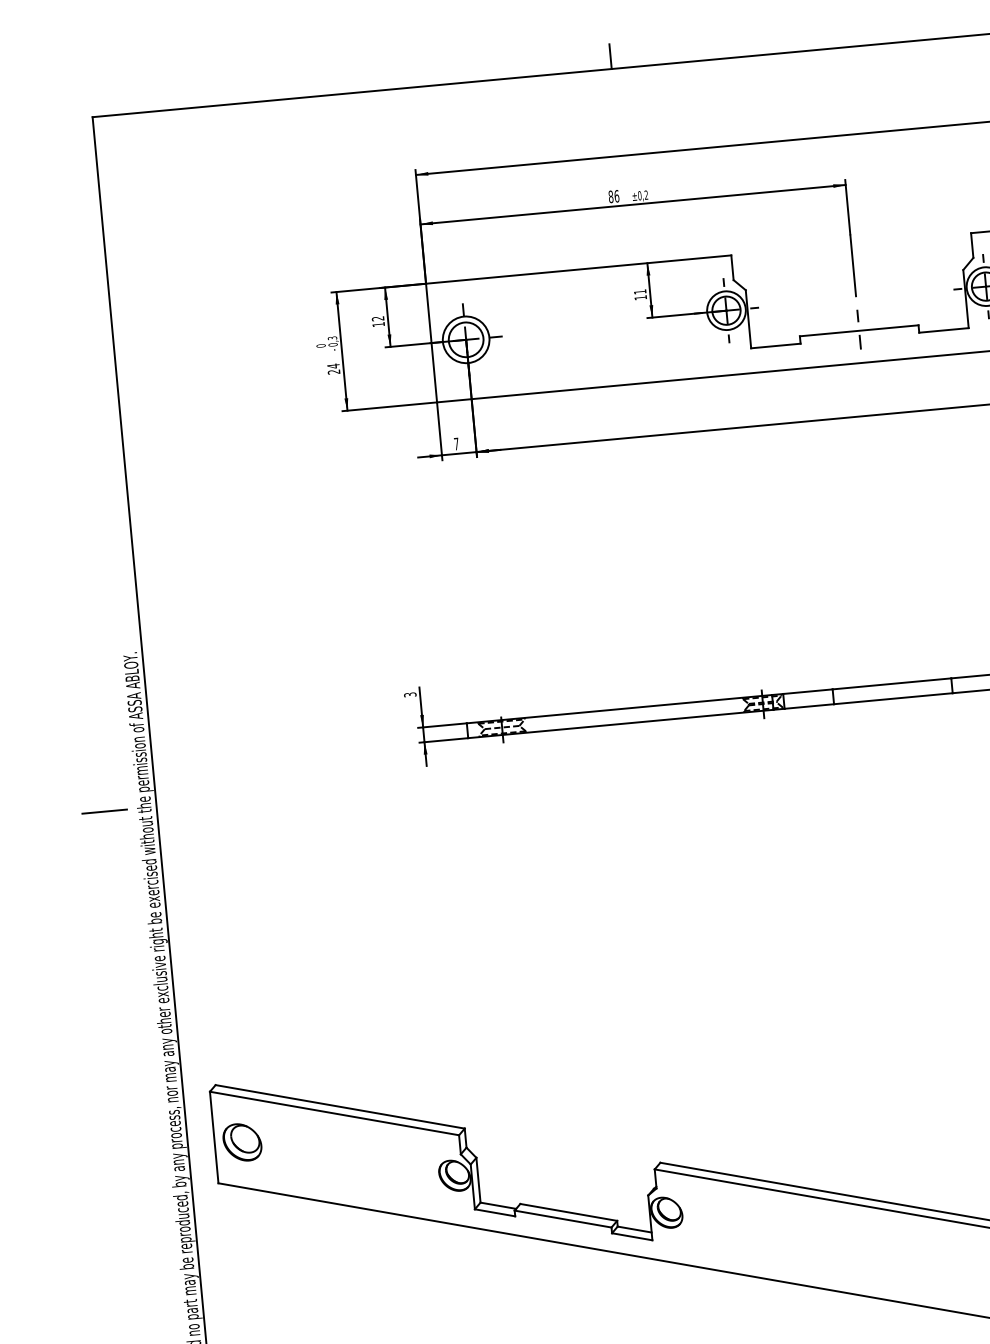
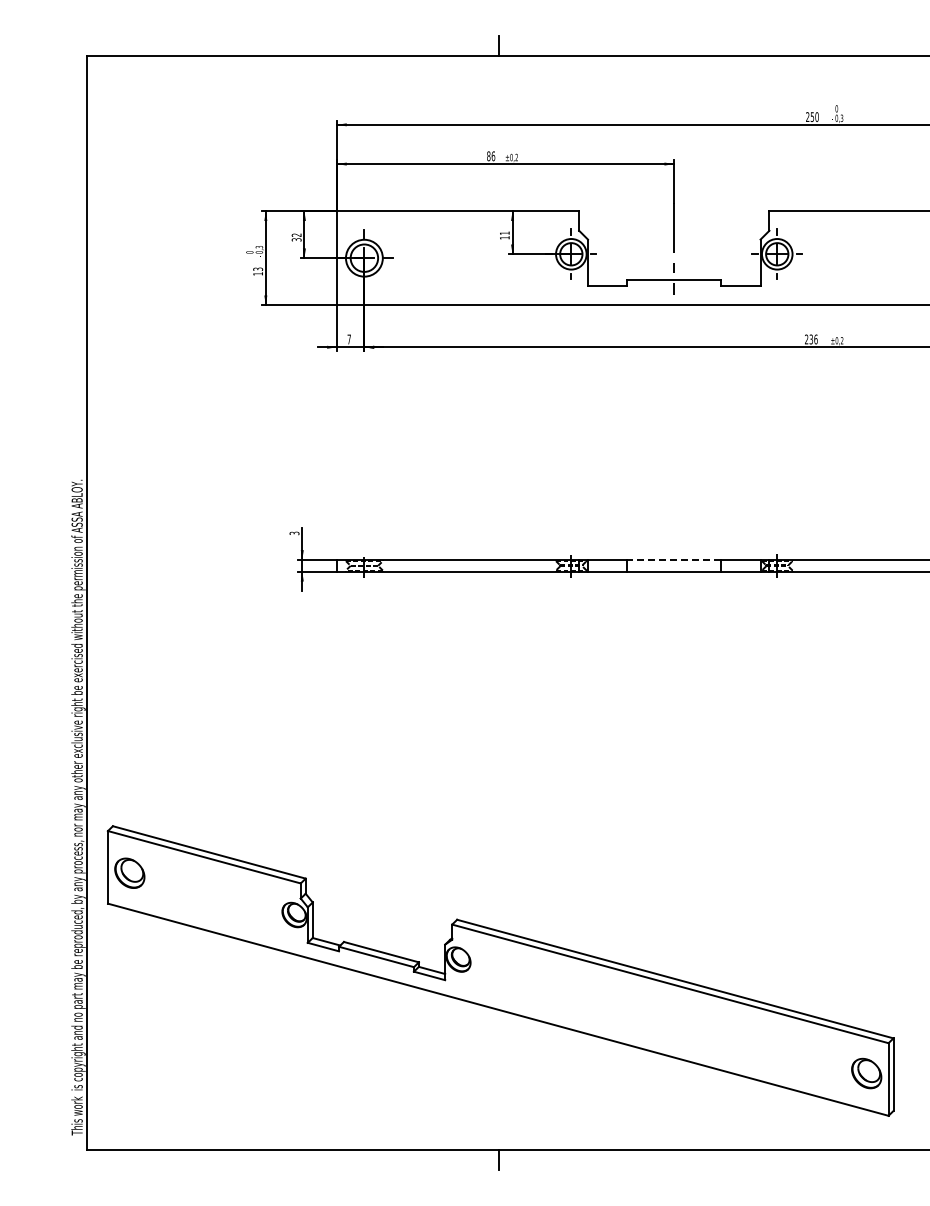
text: (378, 324) -> (296, 239), 12 -> 32
text: (334, 368) -> (258, 271), 24 -> 13
line: (890, 683) -> (673, 559), solid -> dashed
line: (104, 811) -> (45, 602), removed

